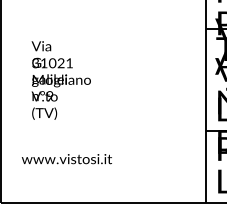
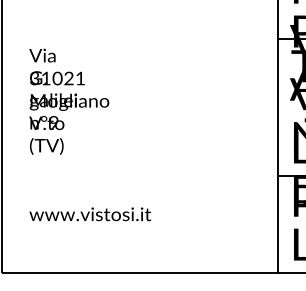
text: (60, 80) -> (68, 101), moved

